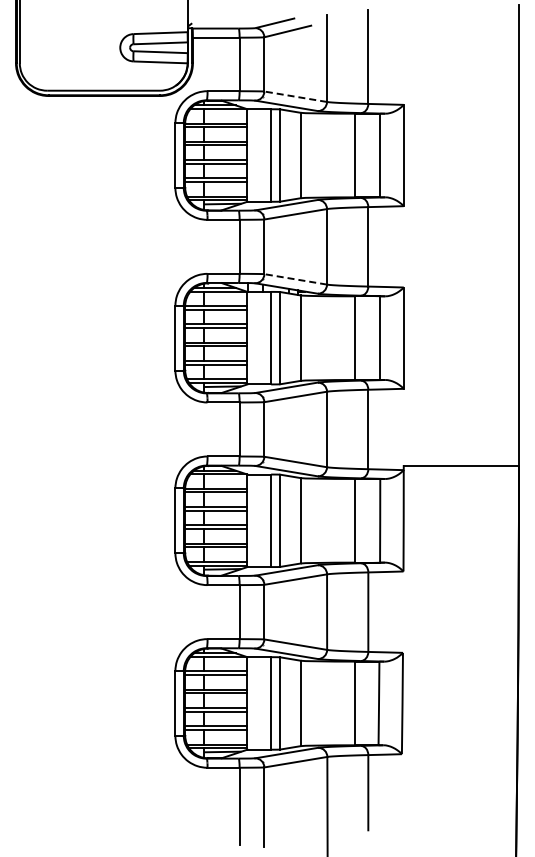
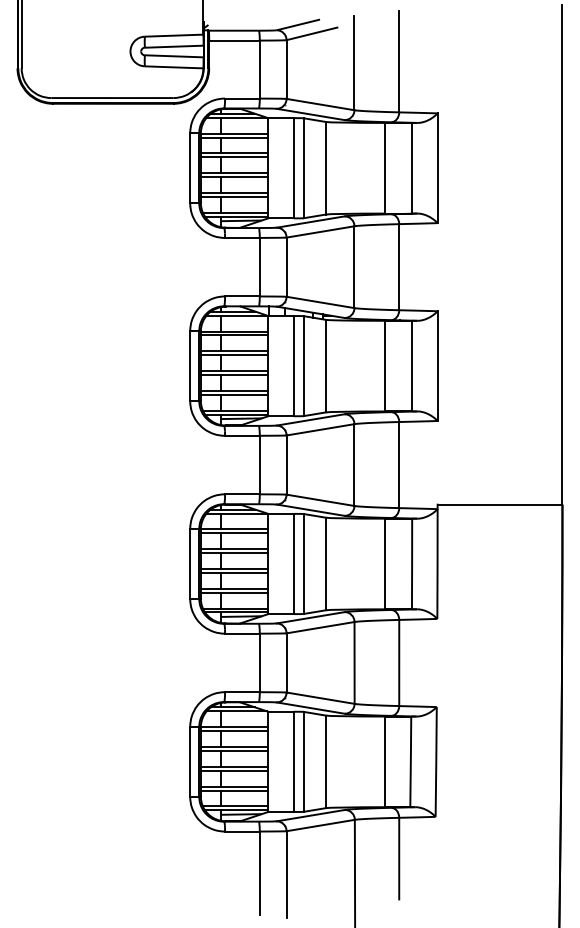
line: (295, 96) -> (320, 104), dashed -> solid
line: (295, 279) -> (320, 302), dashed -> solid

